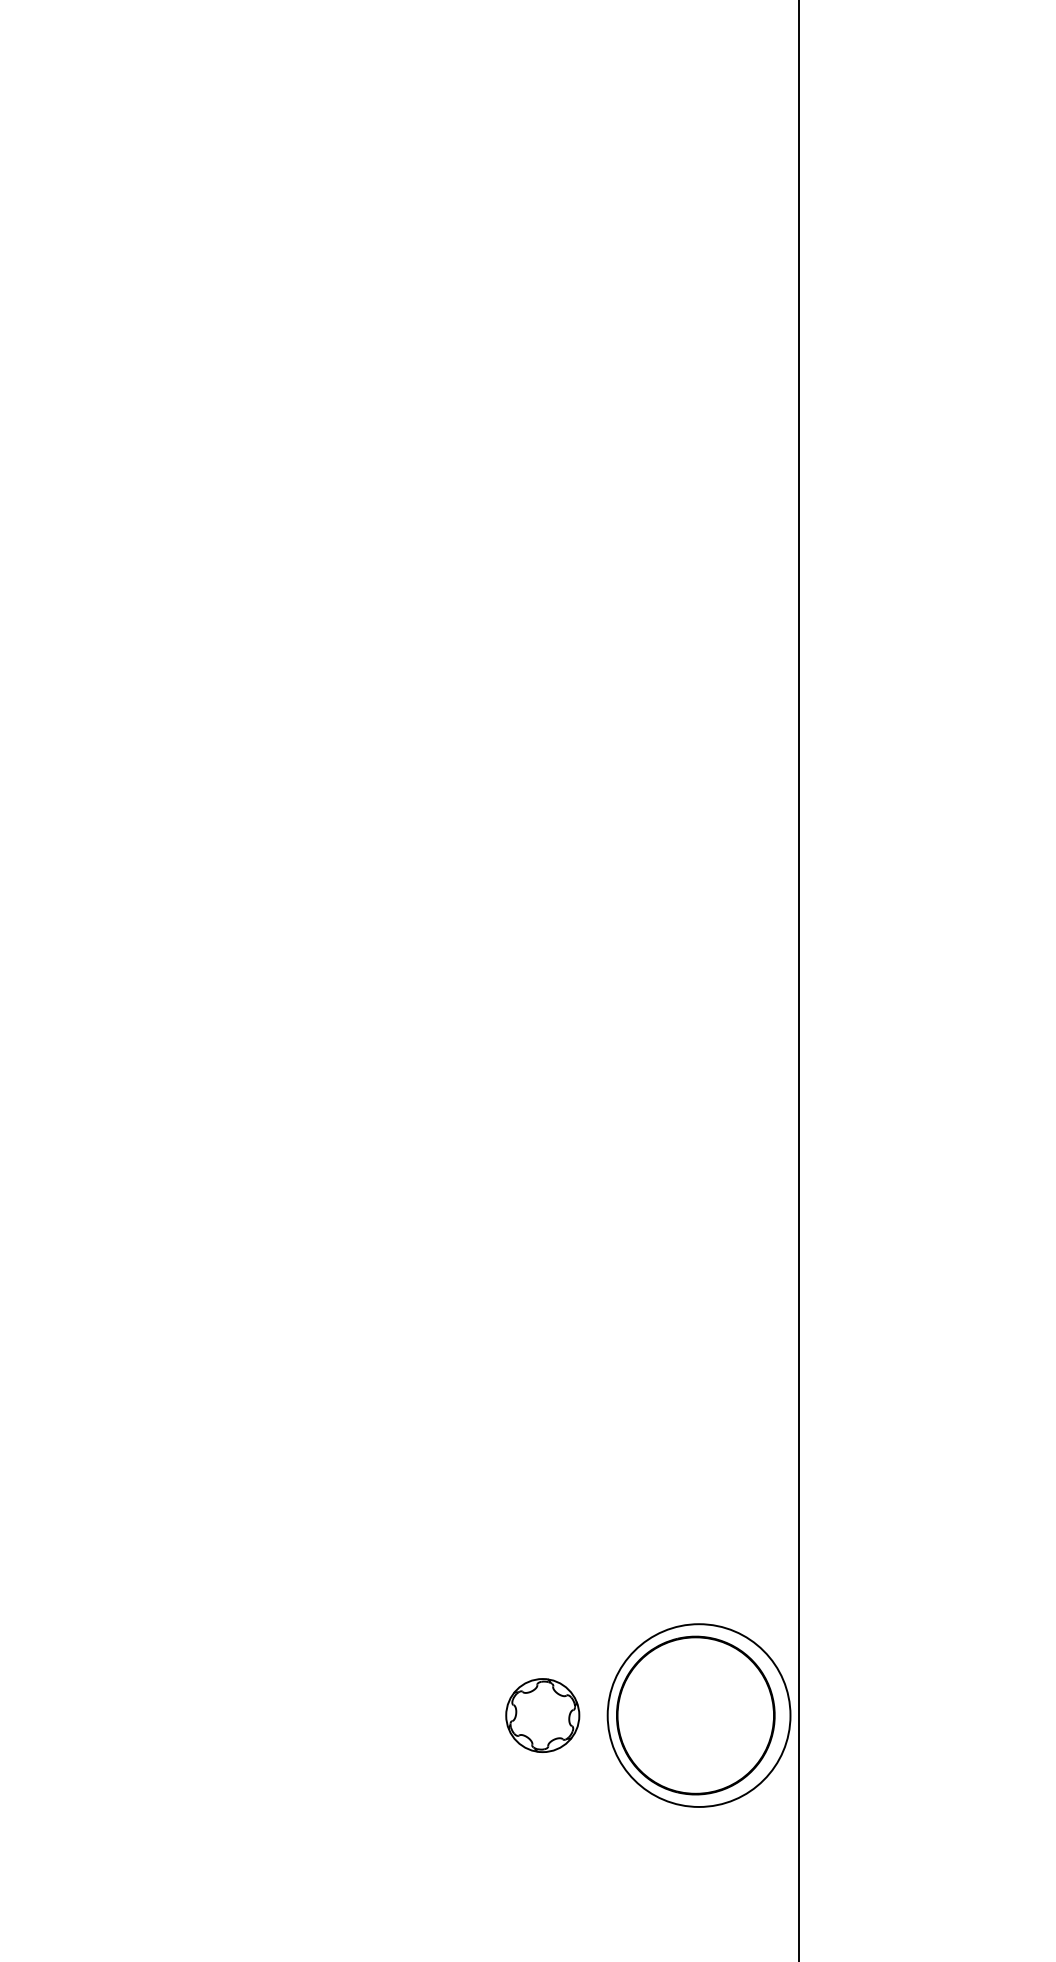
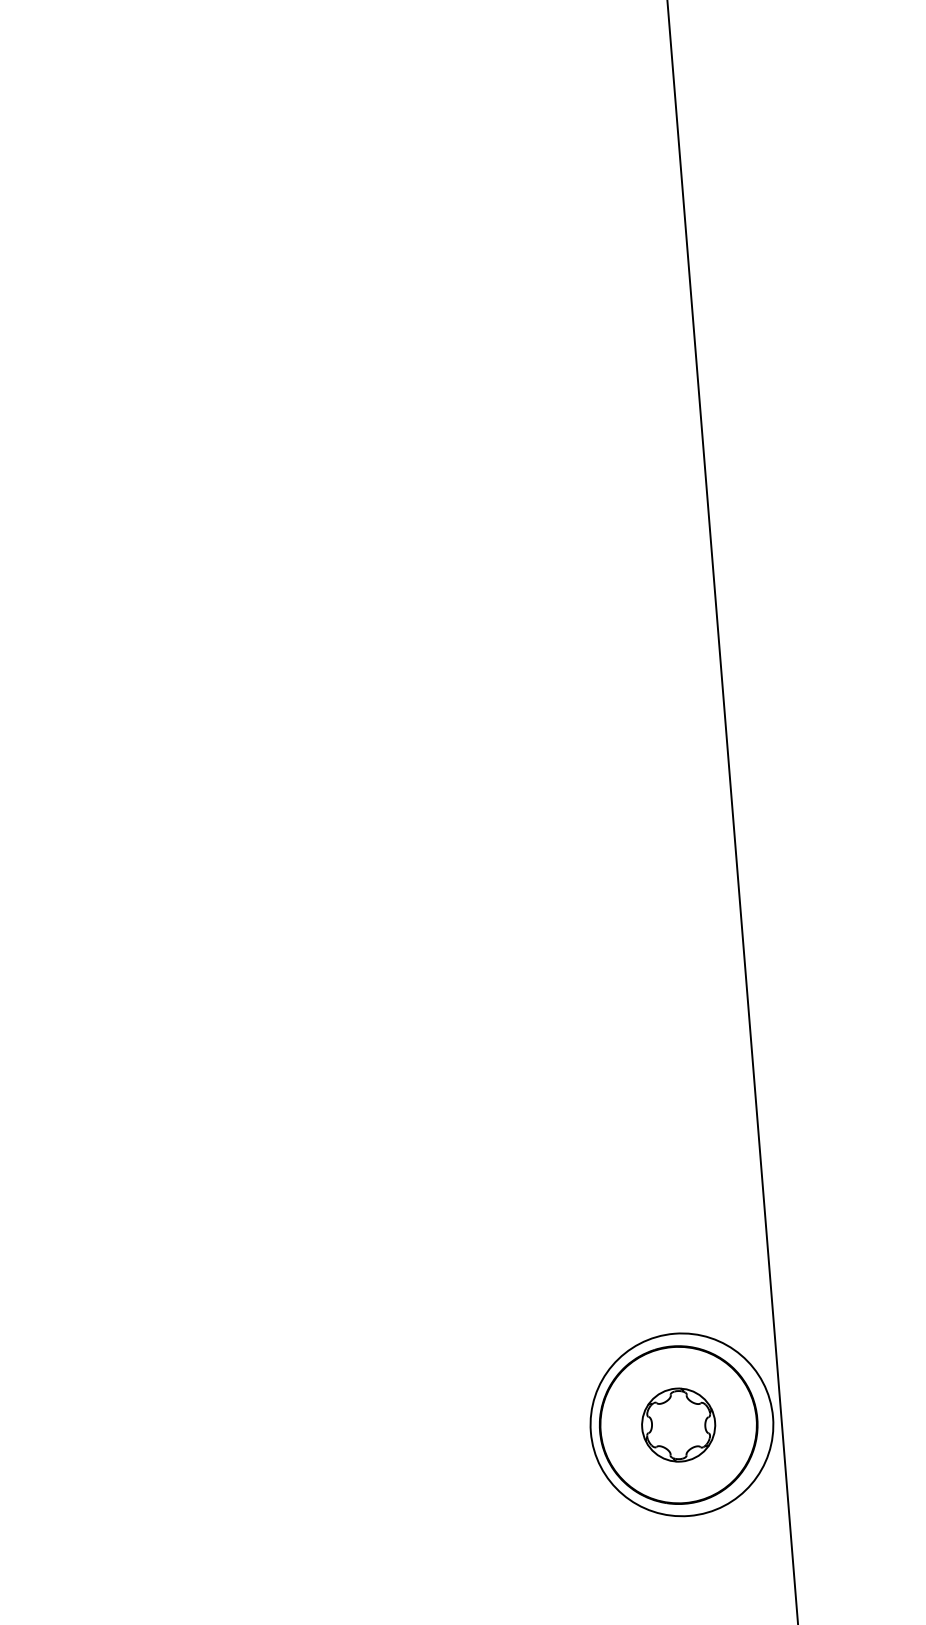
part: (542, 1715) -> (678, 1425), moved

